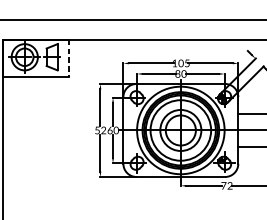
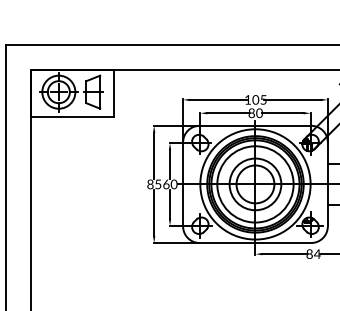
line: (68, 59) -> (114, 94), dashed -> solid
text: (100, 130) -> (154, 184), 52 -> 85
text: (226, 185) -> (313, 253), 72 -> 84

